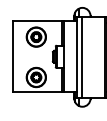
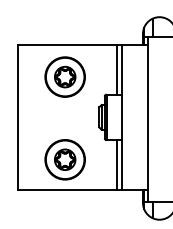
line: (82, 57) -> (159, 118), removed

